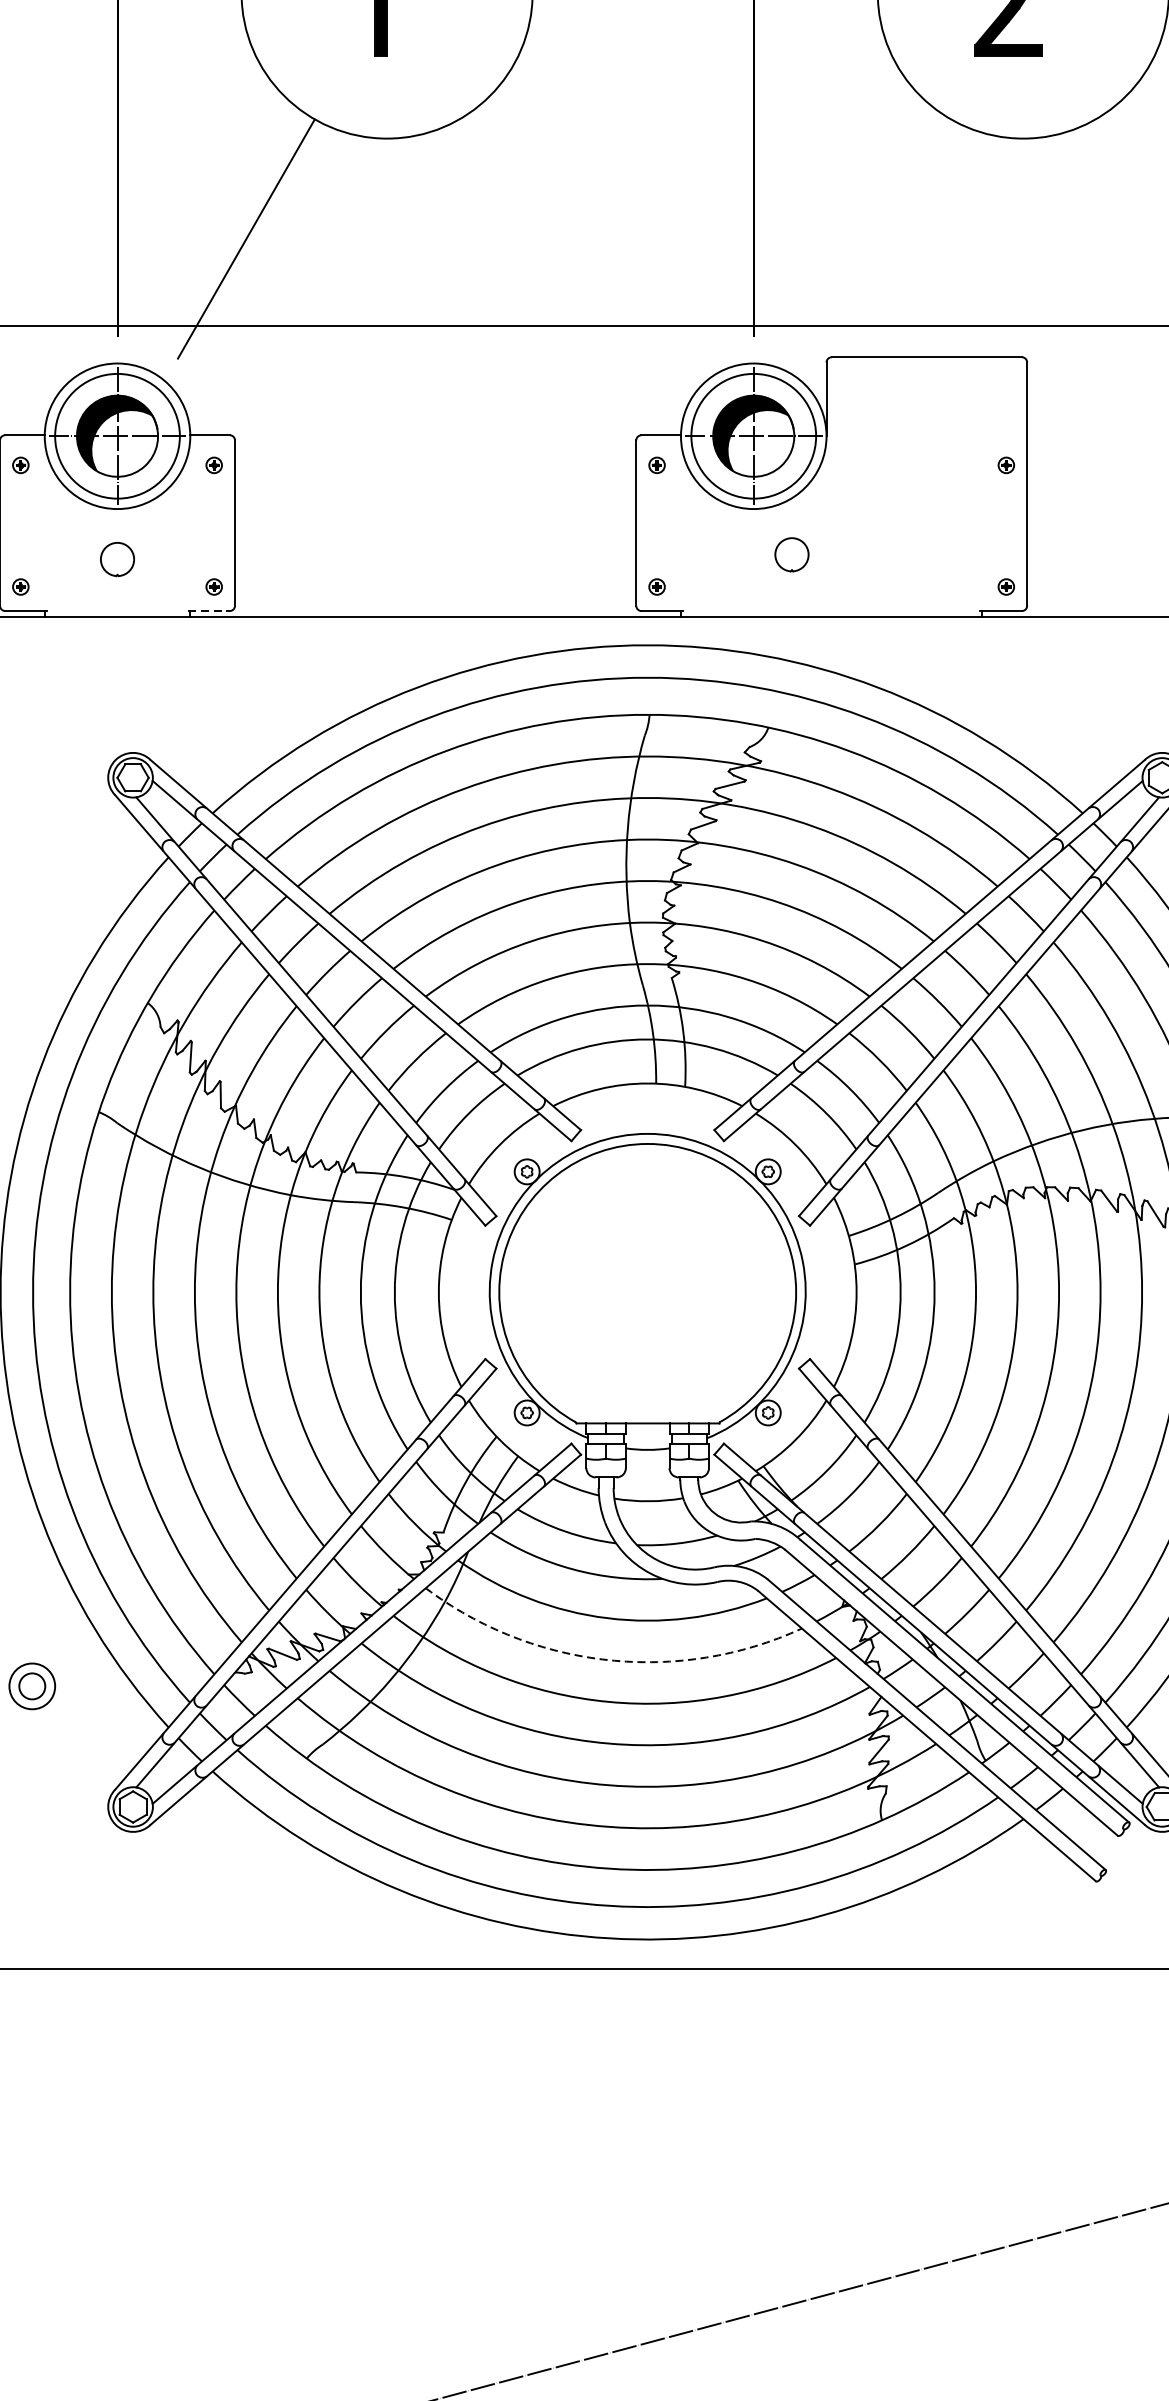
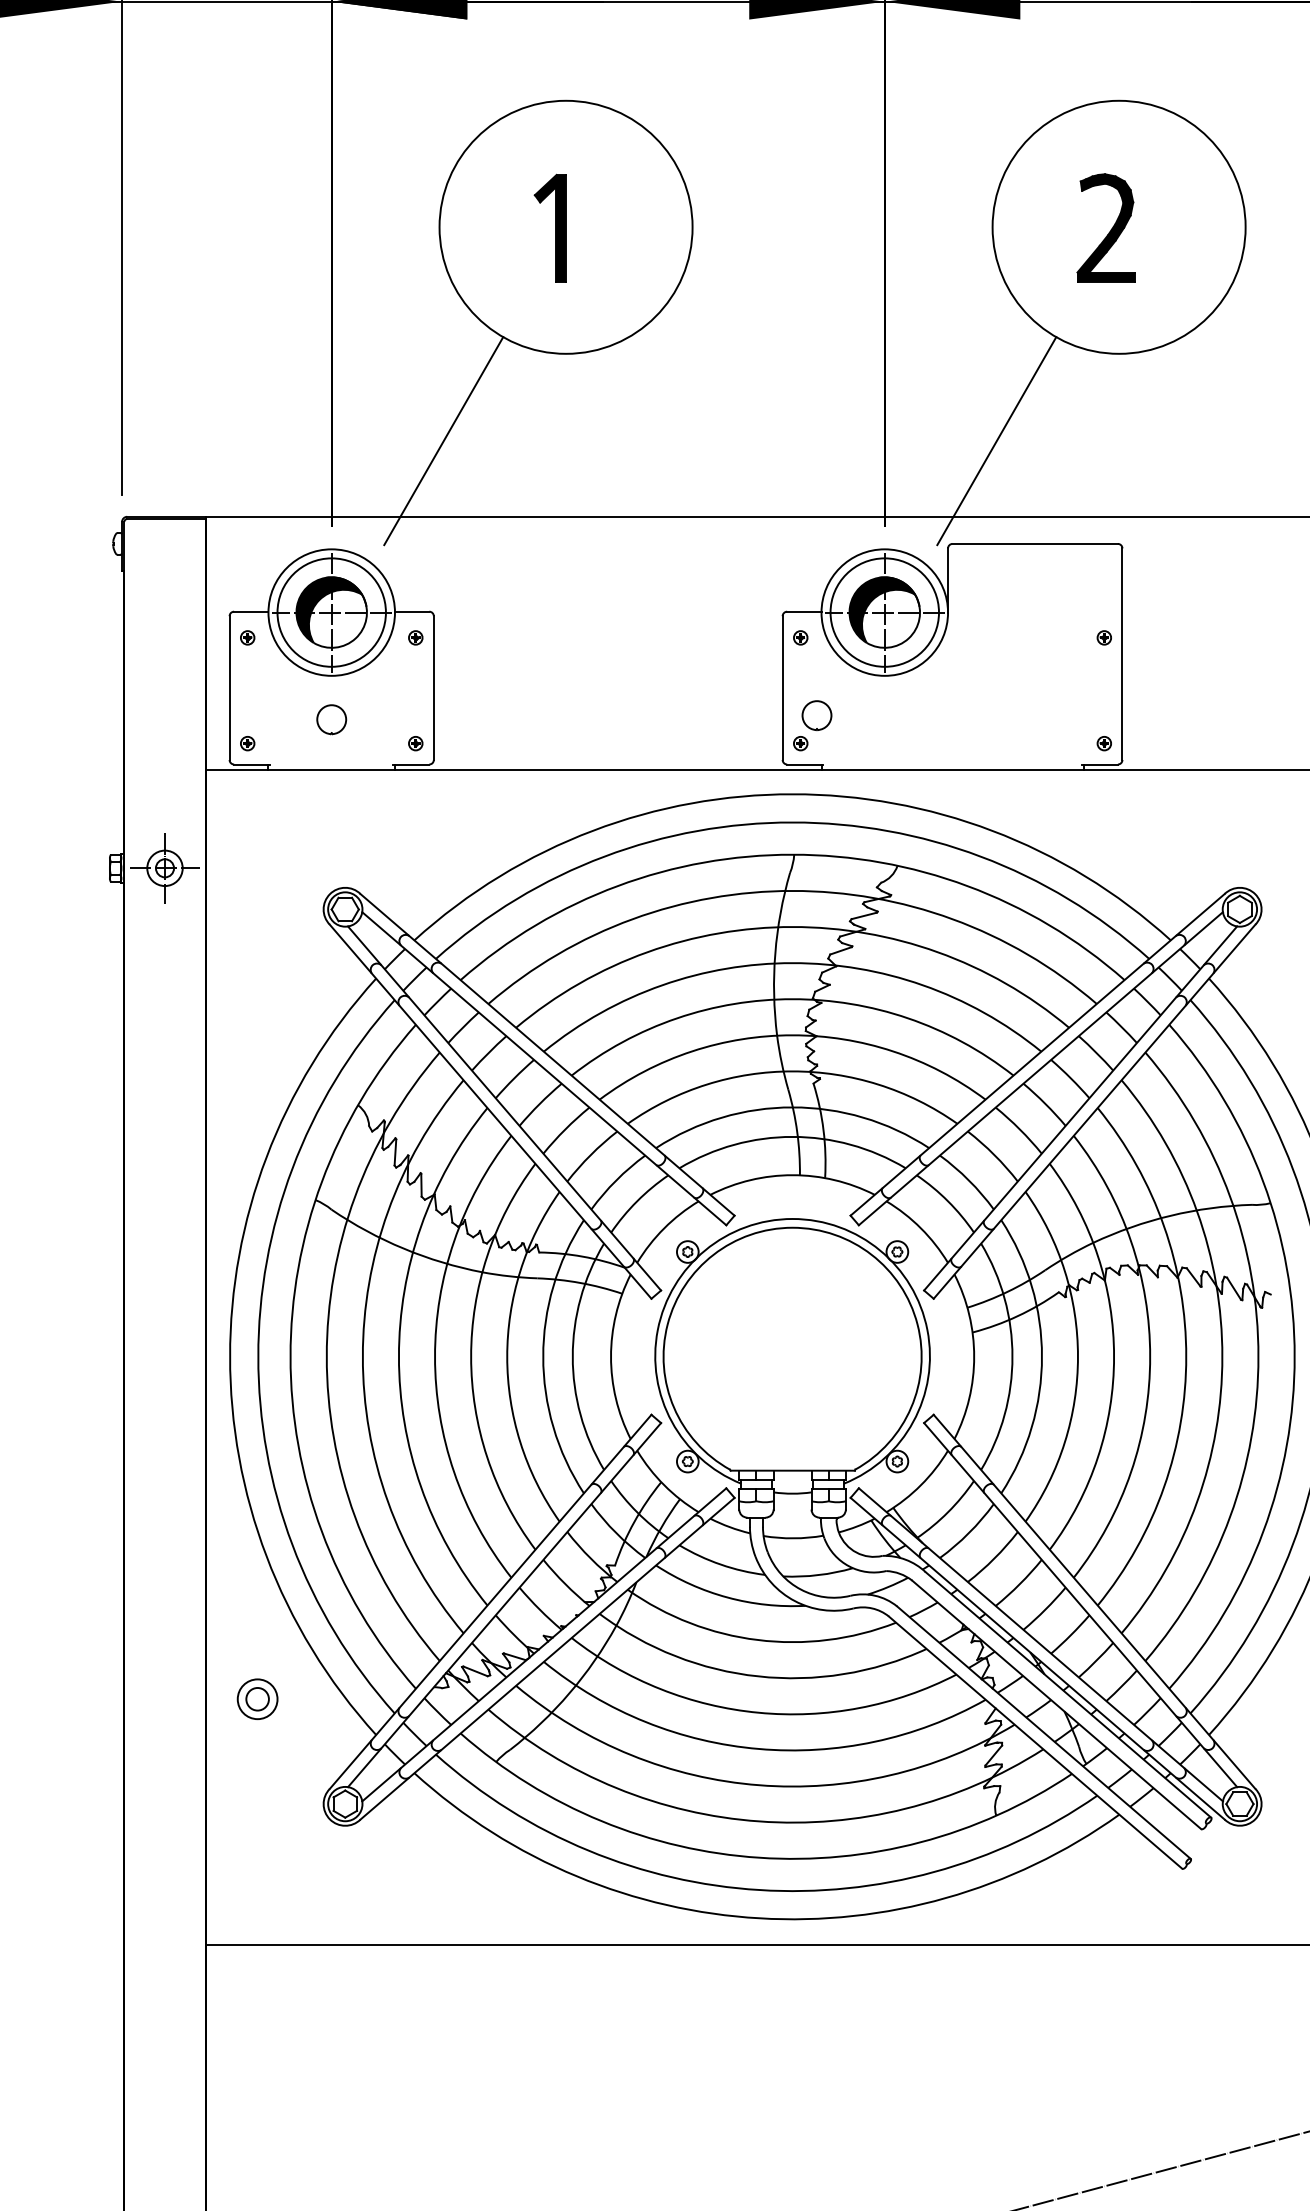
line: (882, 239) -> (996, 441), added
part: (791, 554) -> (816, 715), moved
line: (209, 611) -> (411, 764), dashed -> solid
arc: (608, 1660) -> (758, 1676), dashed -> solid

